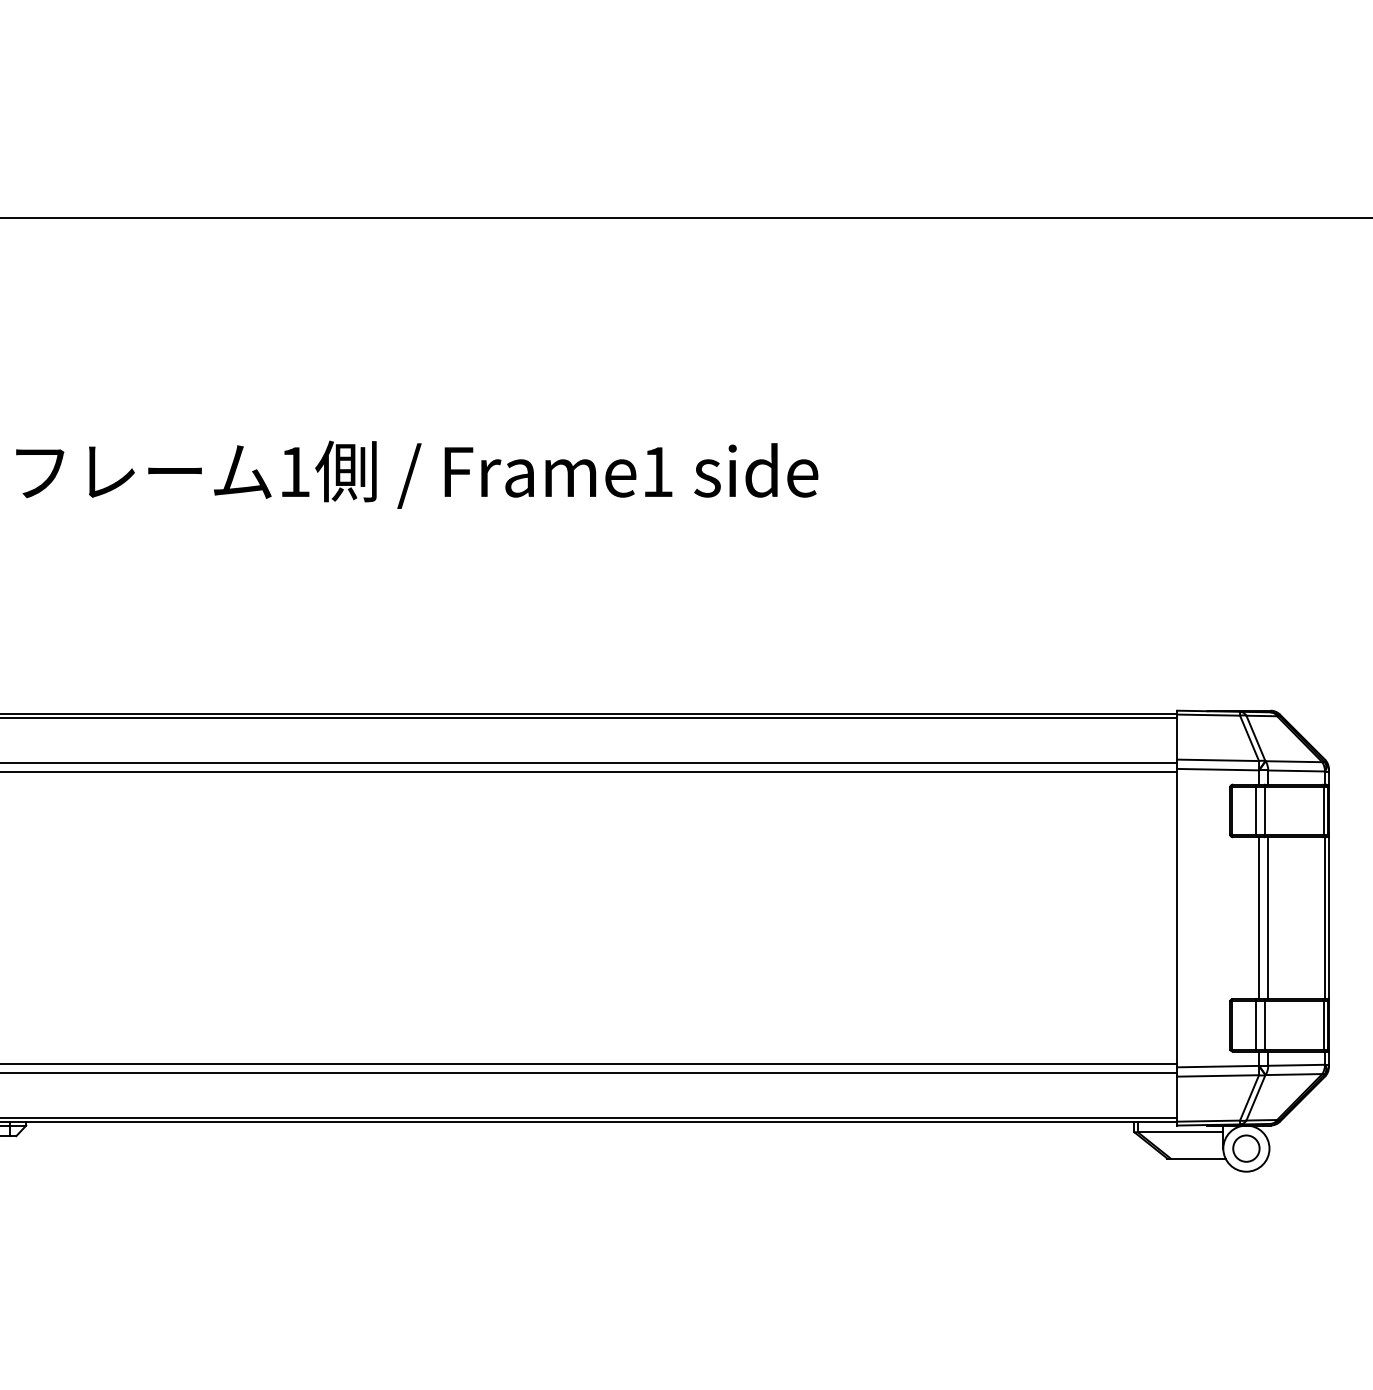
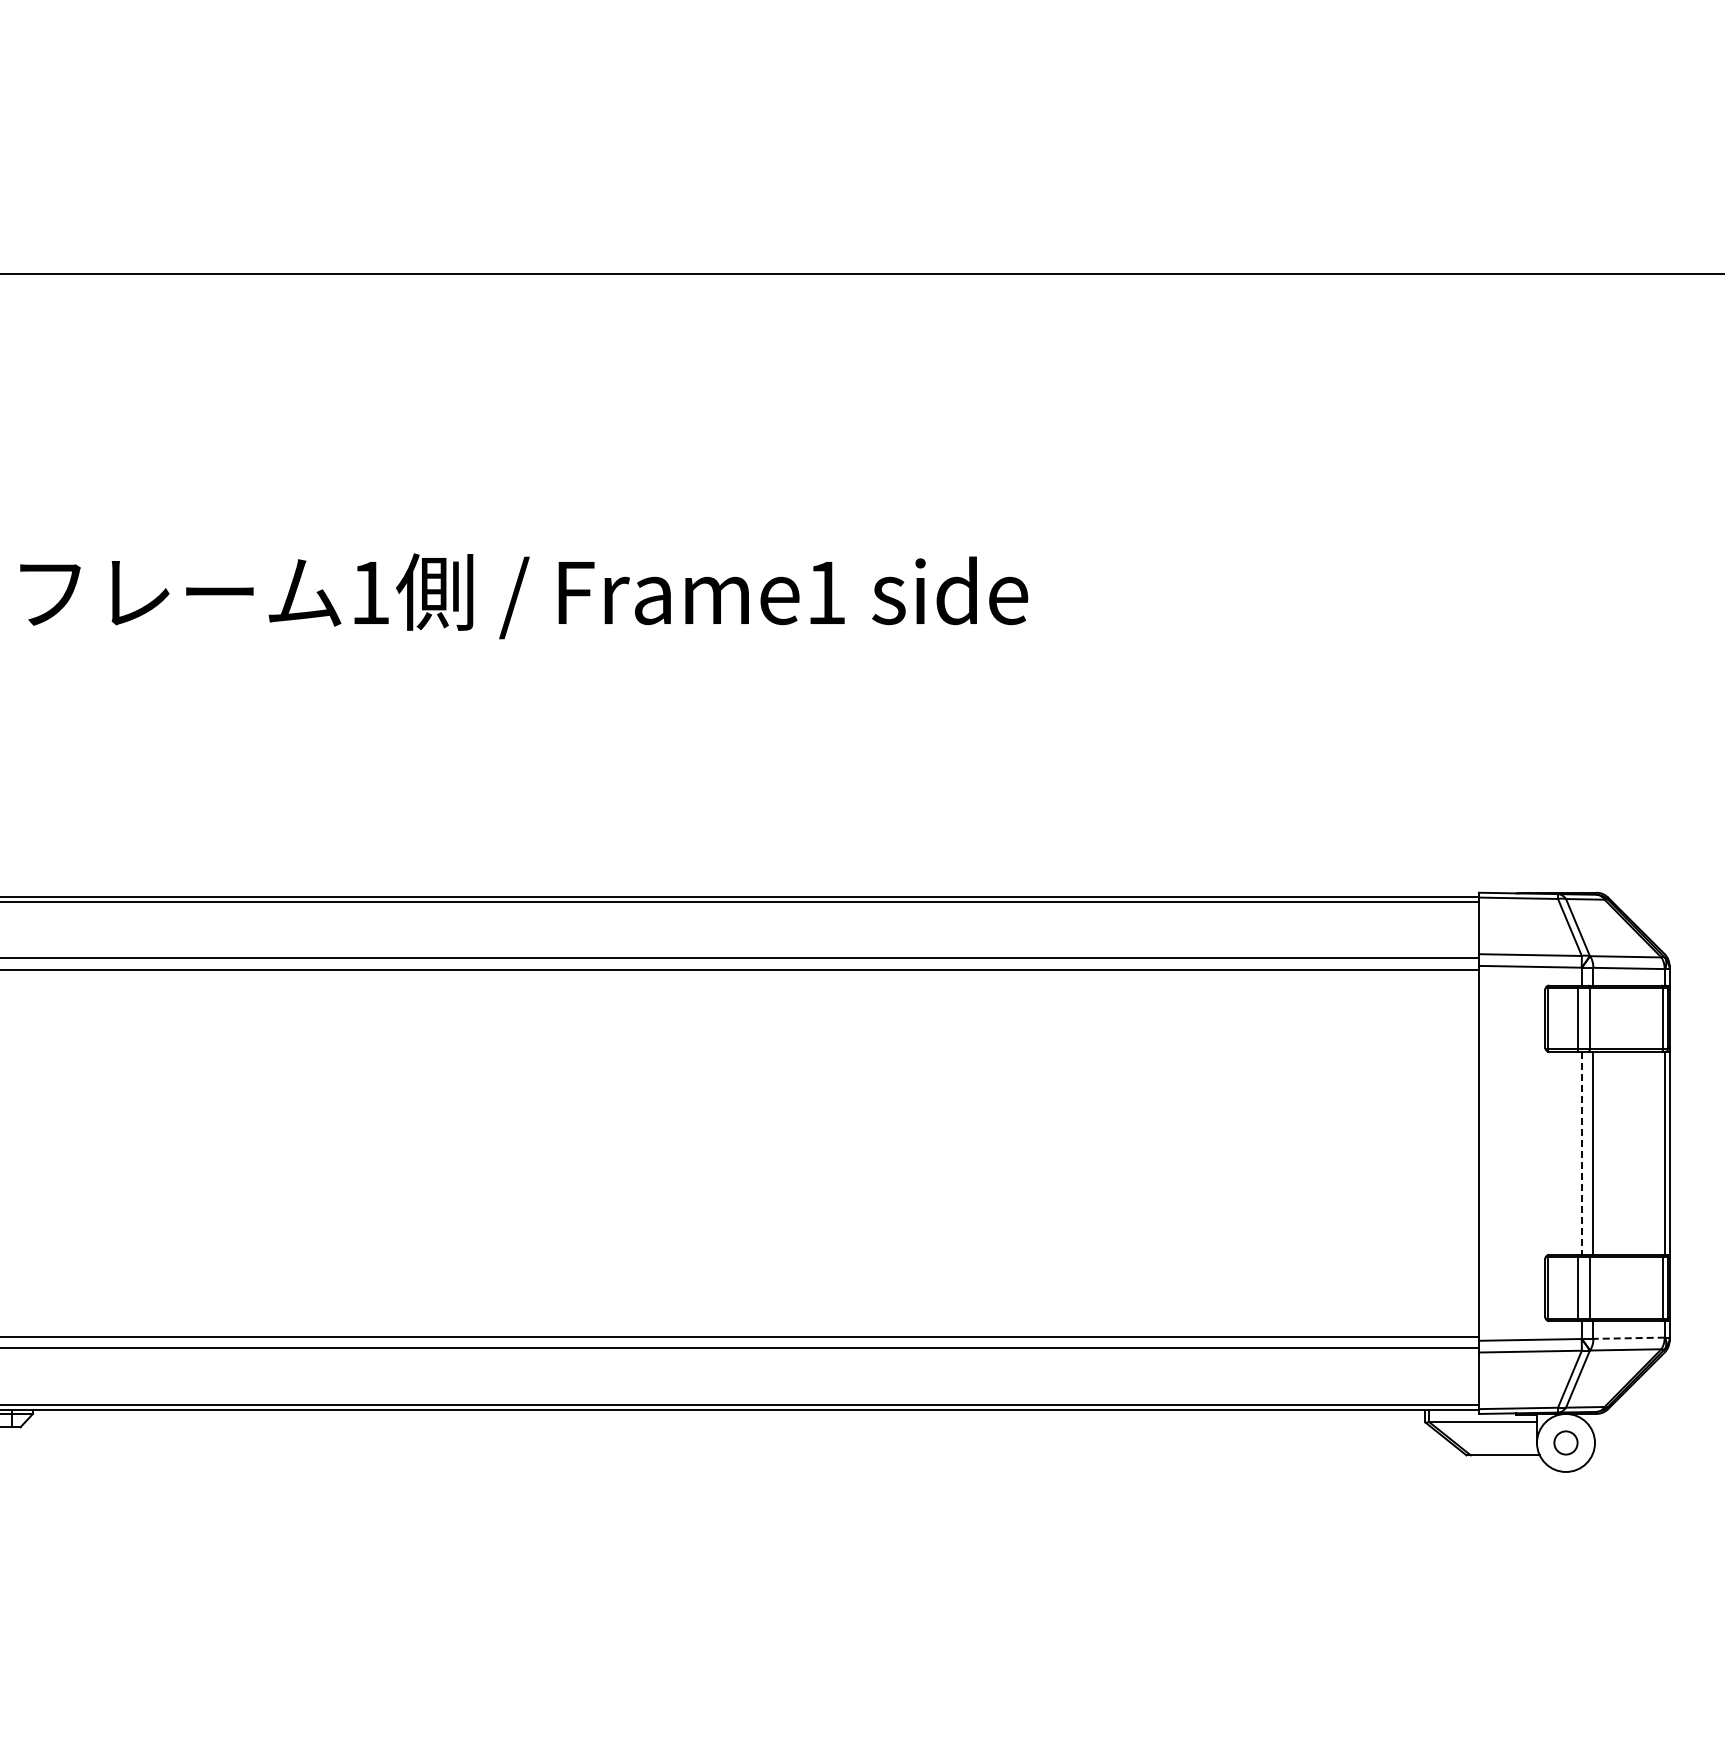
line: (1258, 918) -> (1581, 1153), solid -> dashed
line: (1296, 1065) -> (1629, 1338), solid -> dashed
circle: (1246, 1148) -> (1565, 1442), size x0.7

